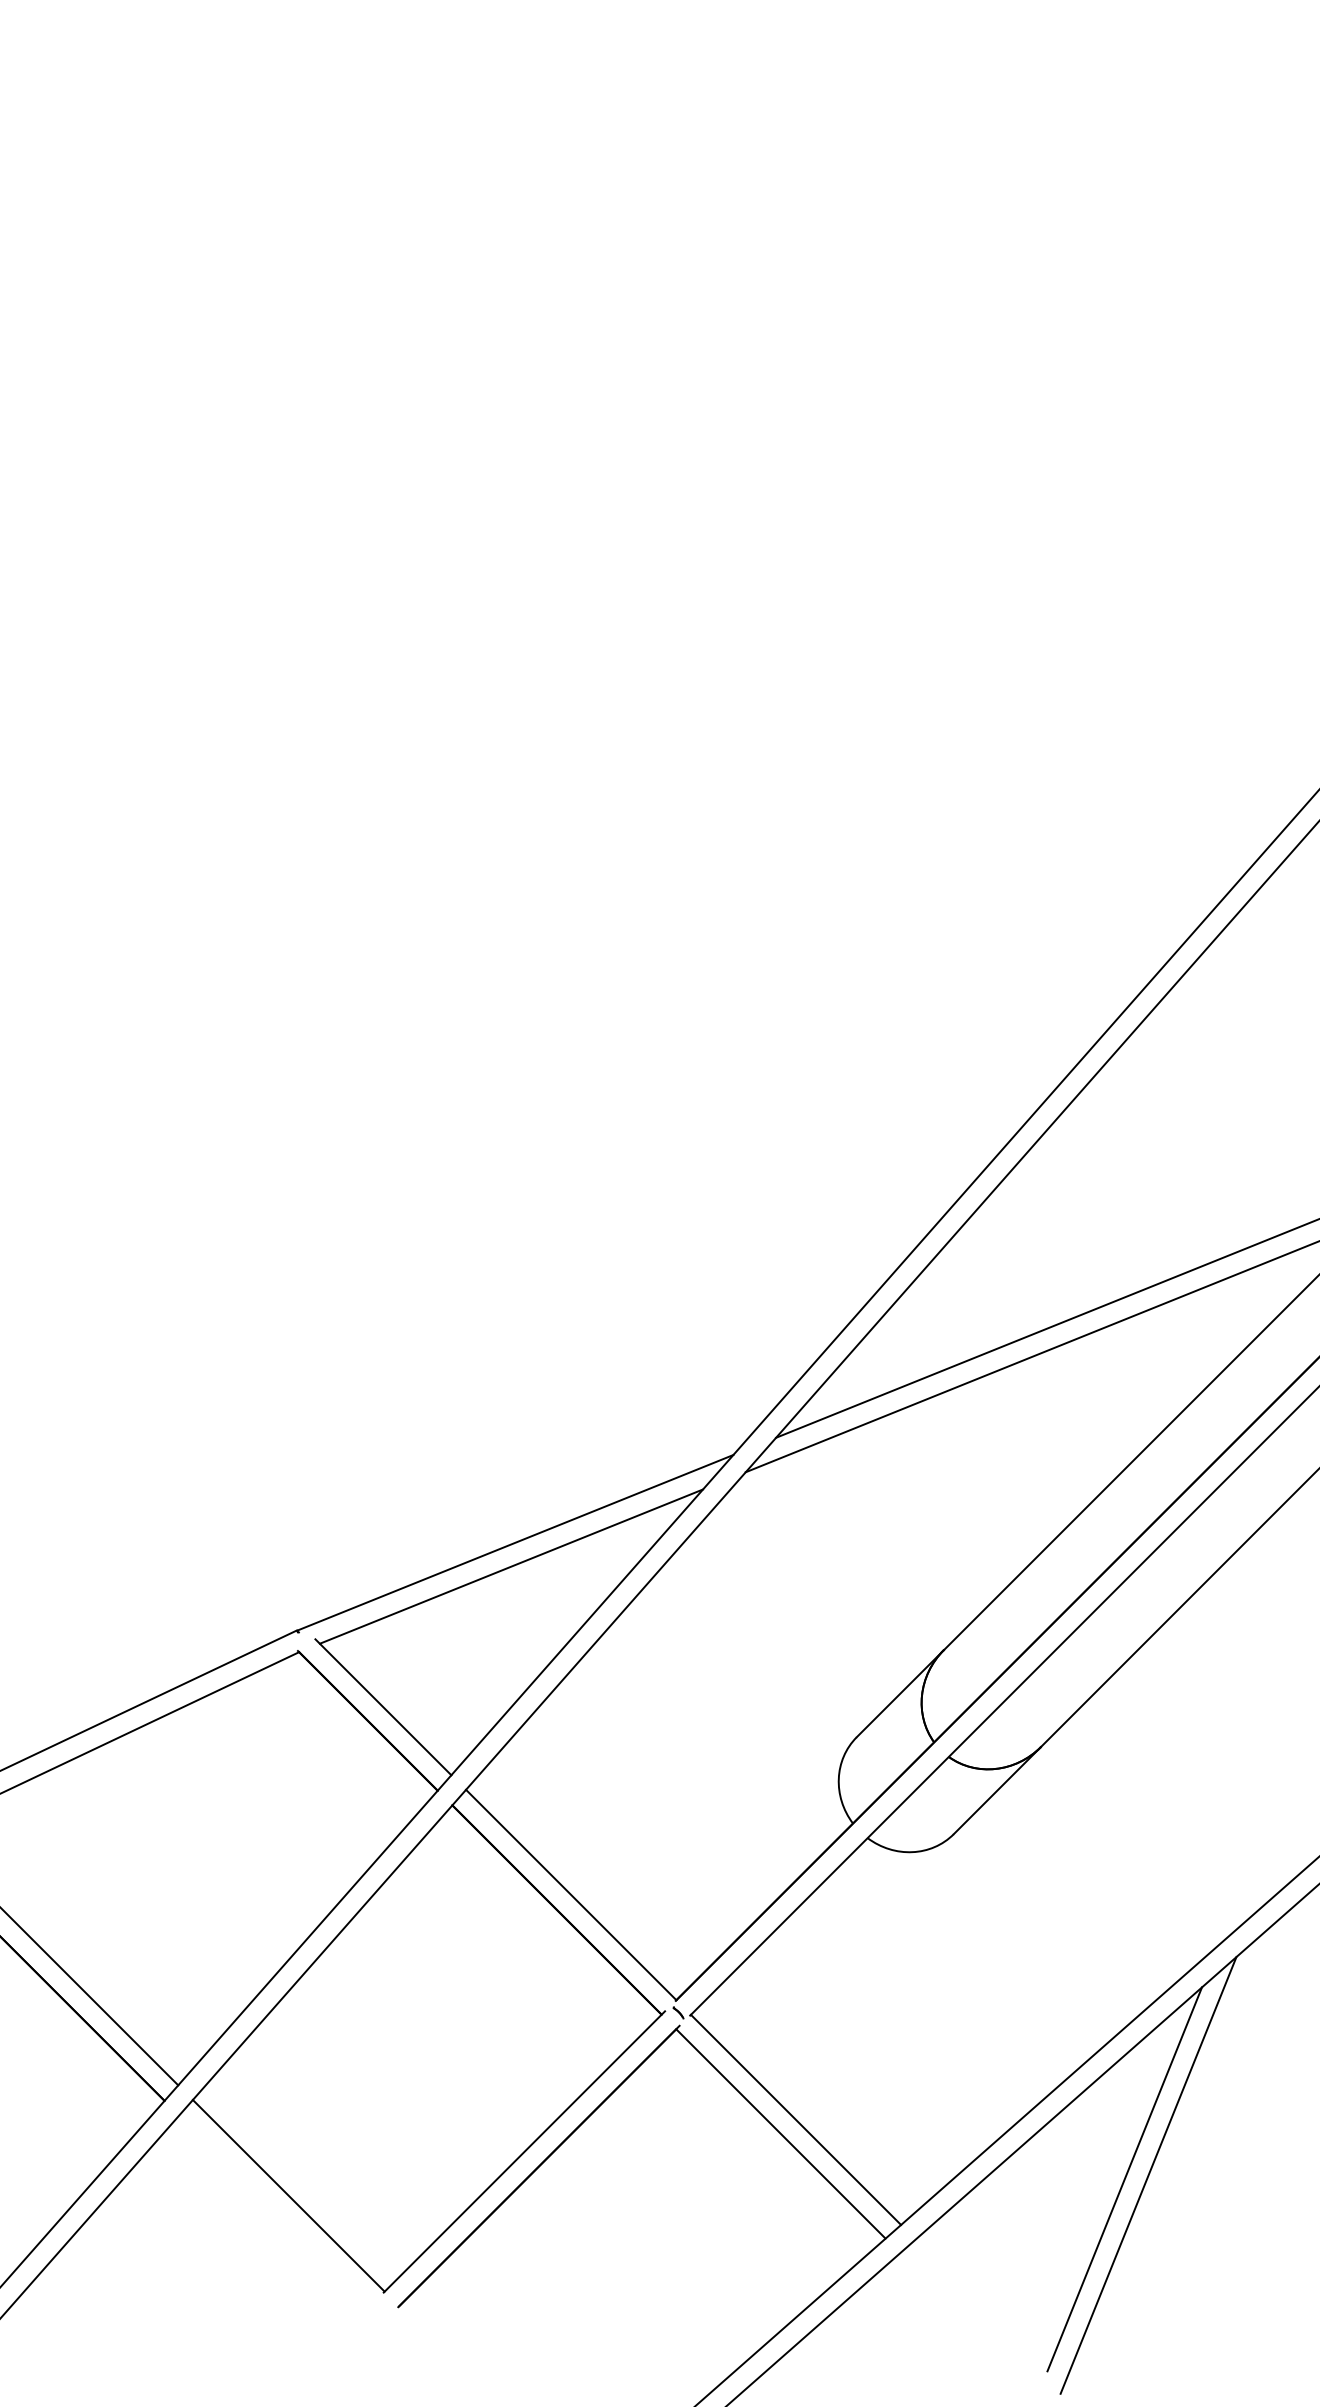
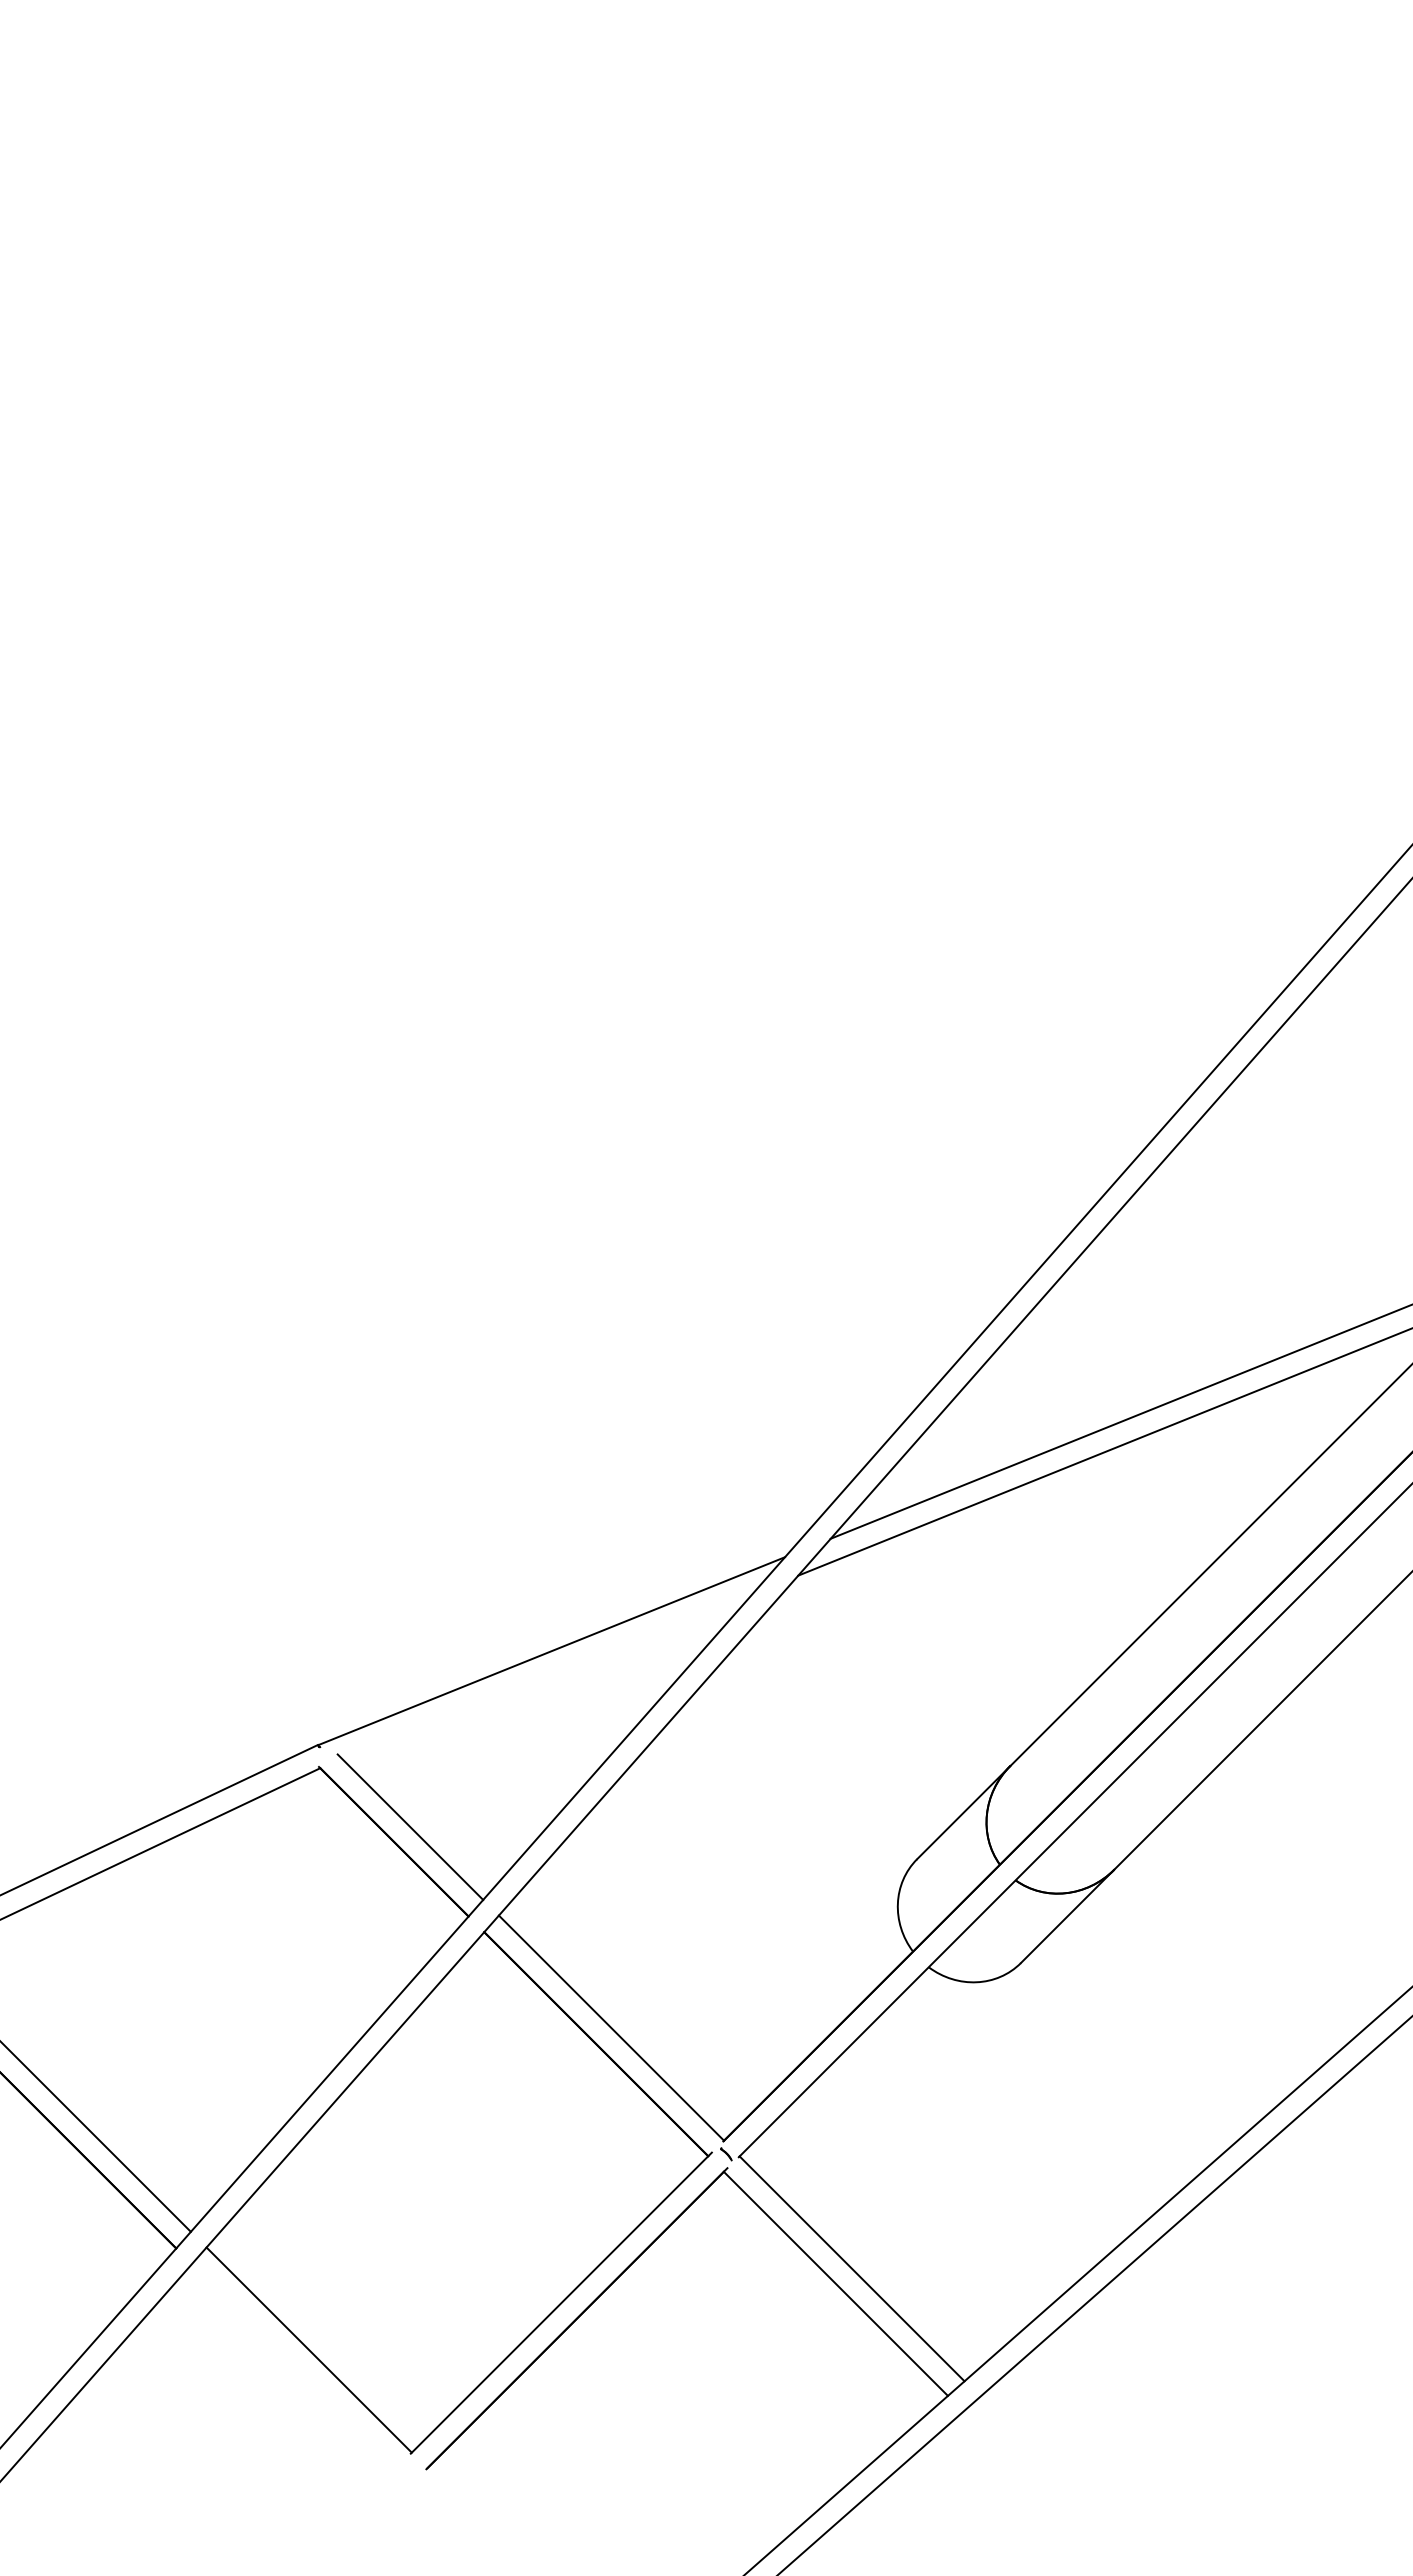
line: (511, 1566) -> (547, 1676), removed
line: (1148, 2175) -> (1229, 2328), removed
line: (1124, 2178) -> (1203, 2331), removed

